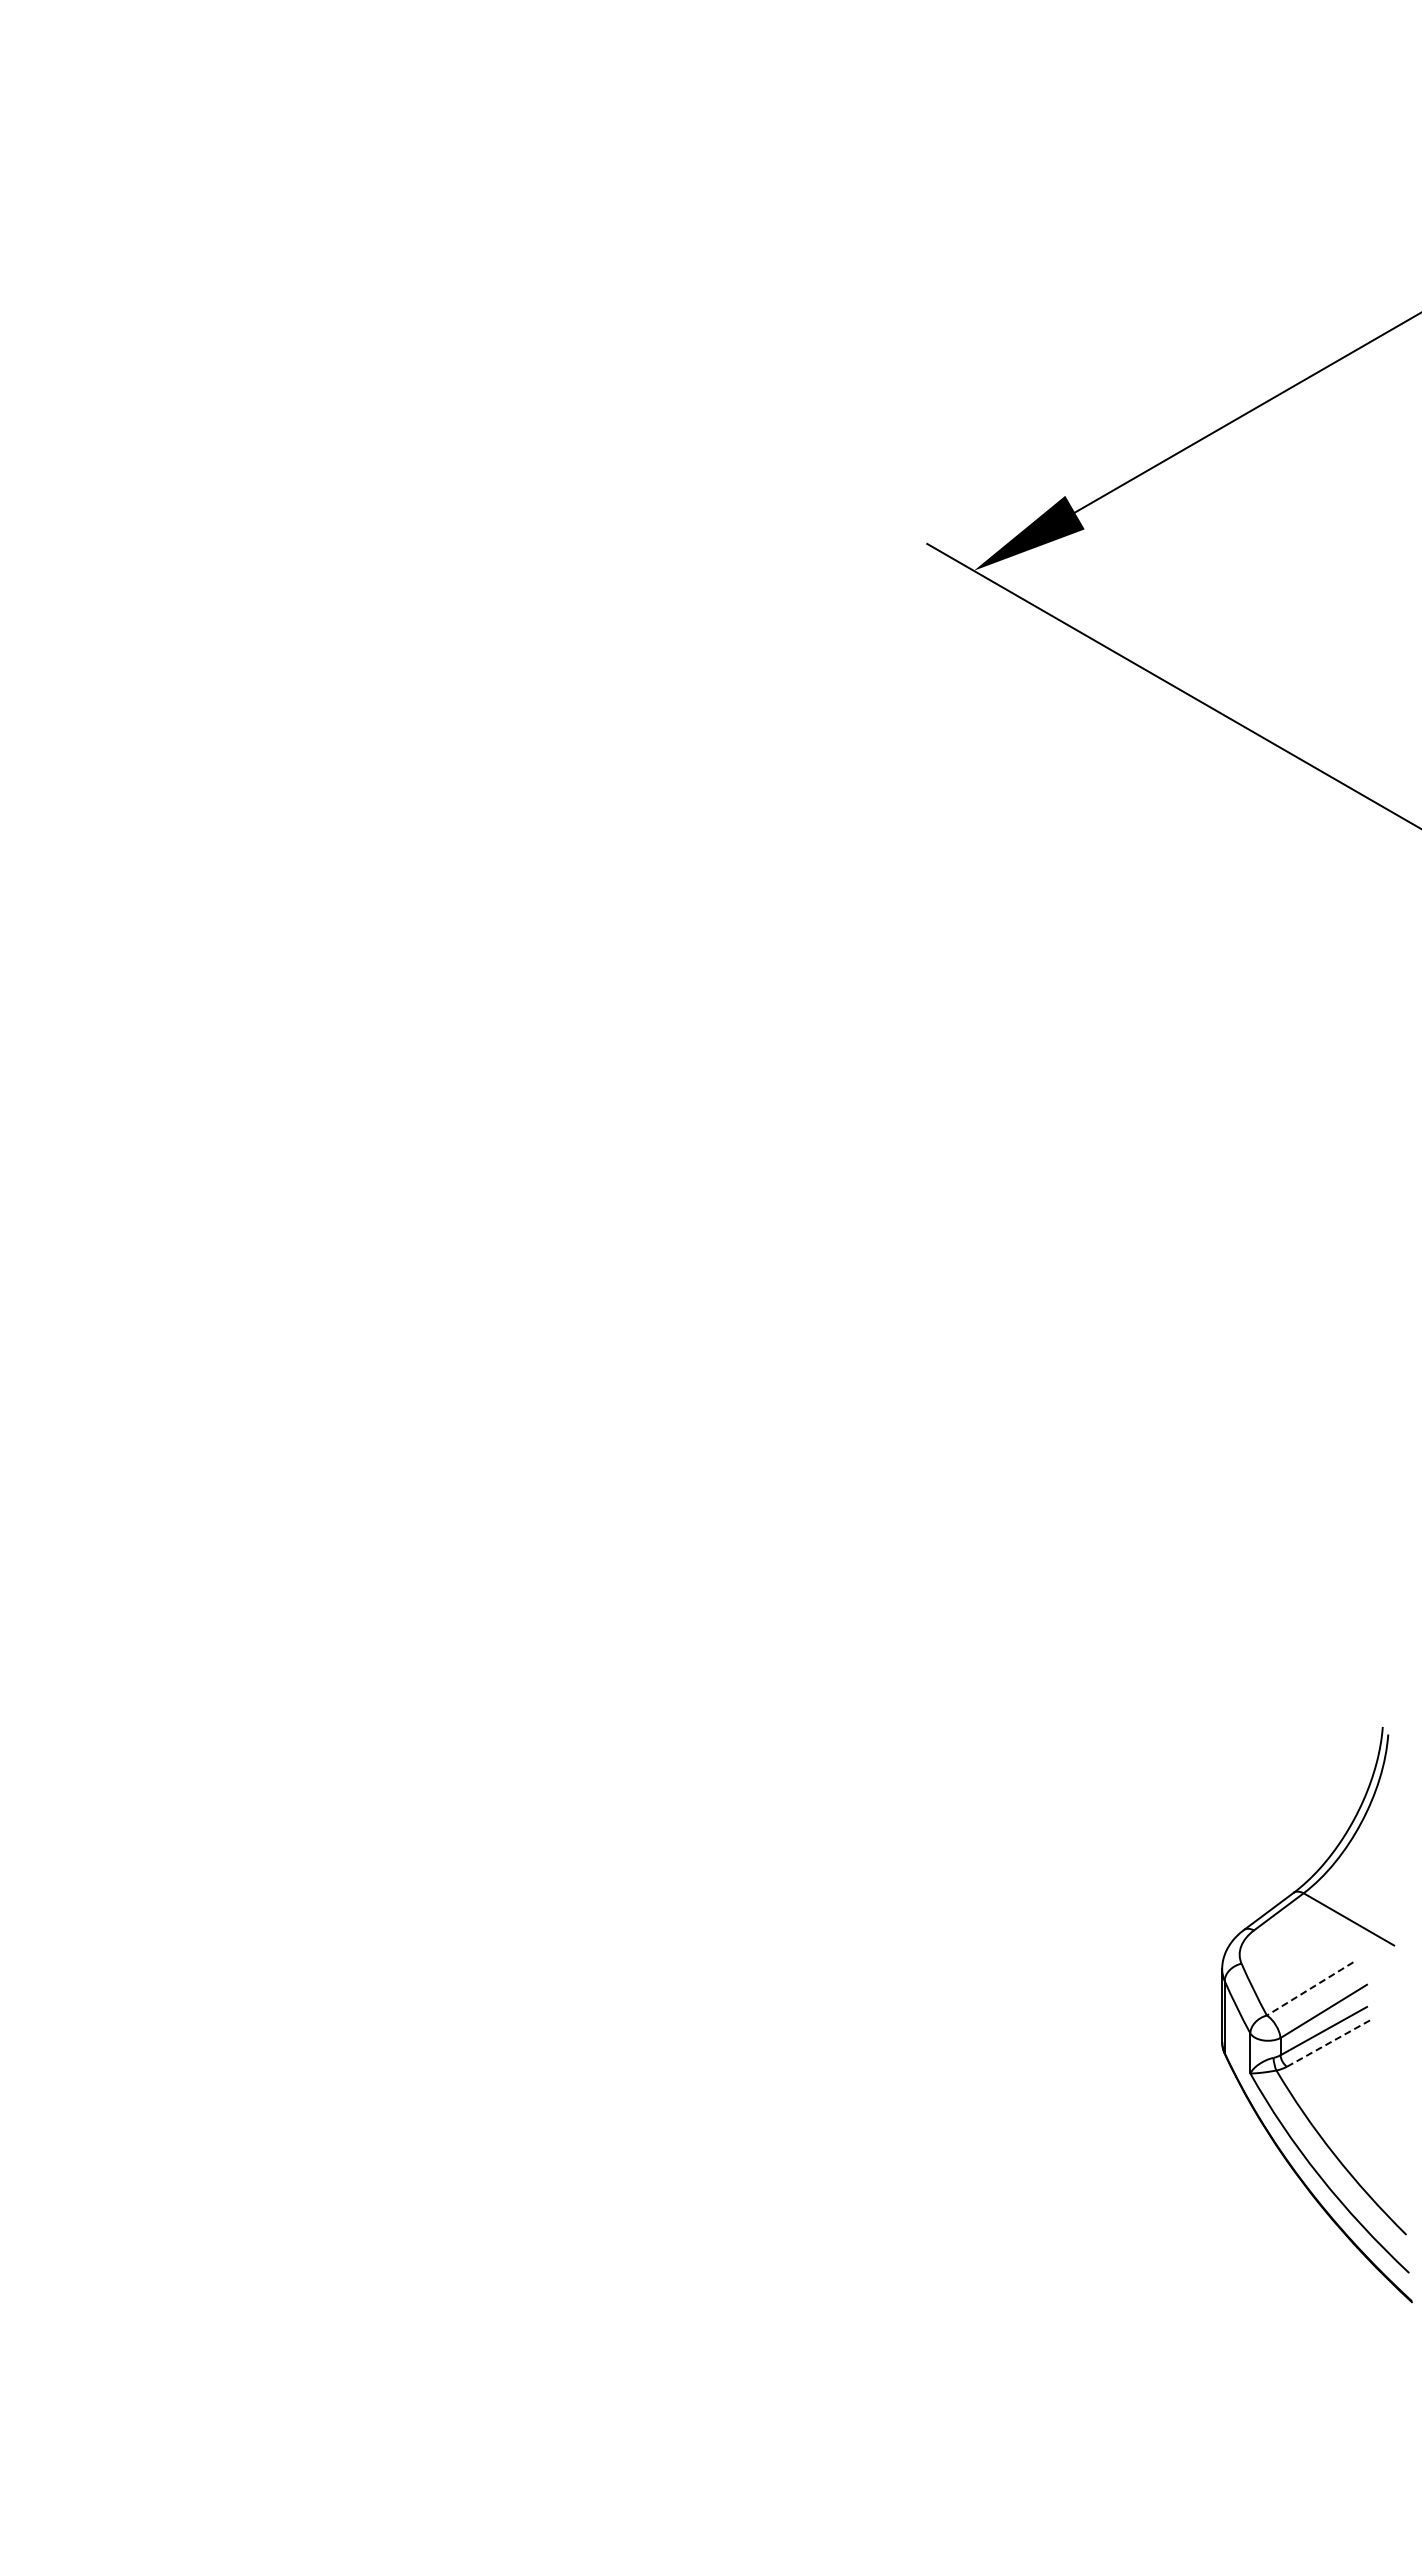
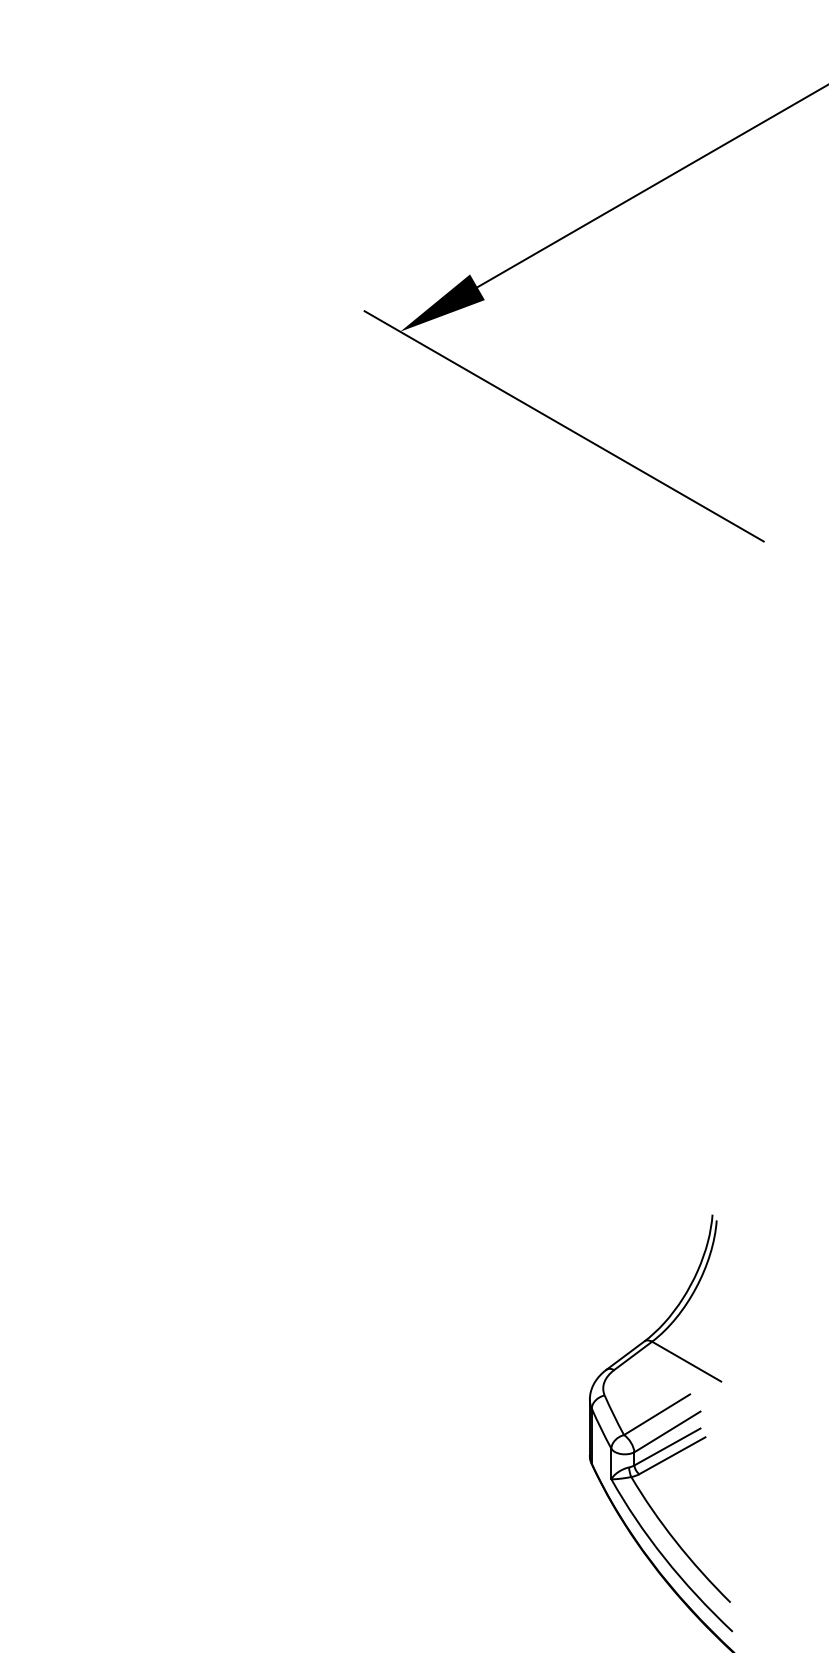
line: (1310, 1988) -> (657, 1414), dashed -> solid
line: (1330, 2042) -> (672, 1455), dashed -> solid

